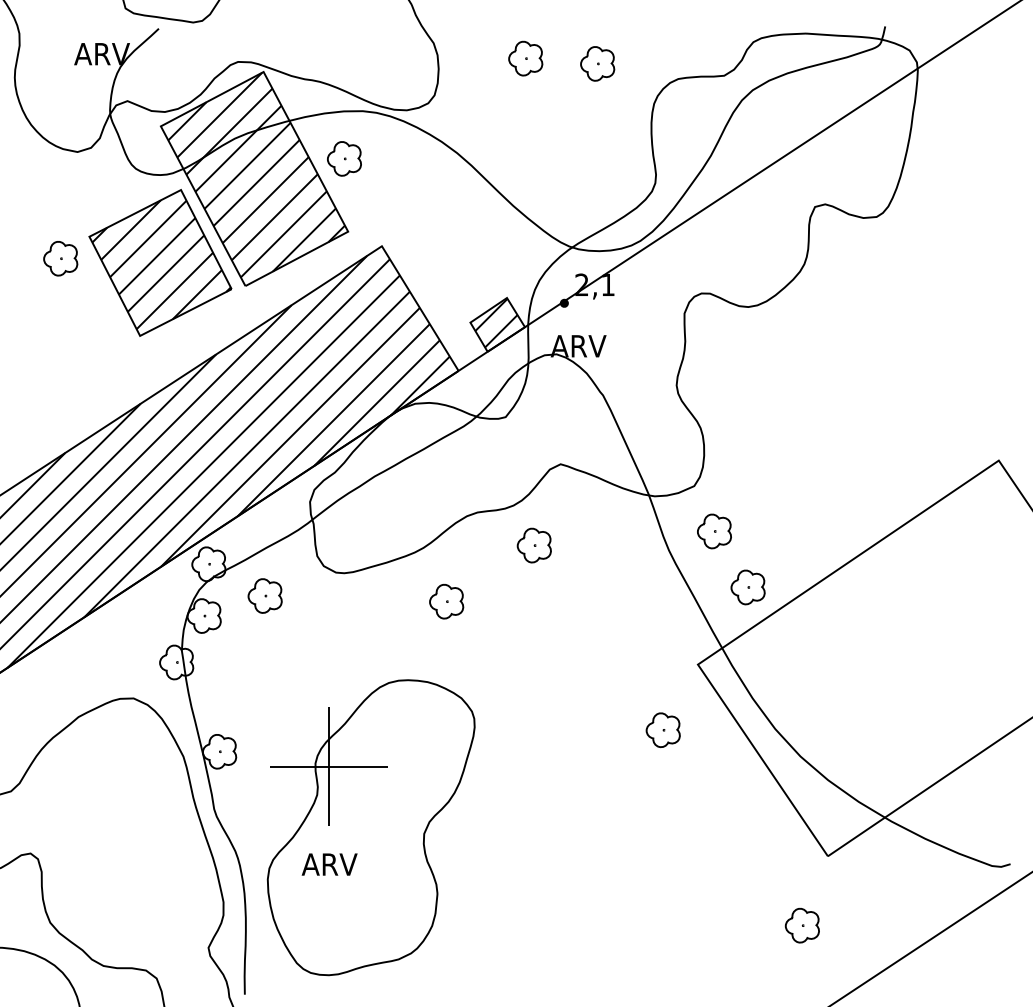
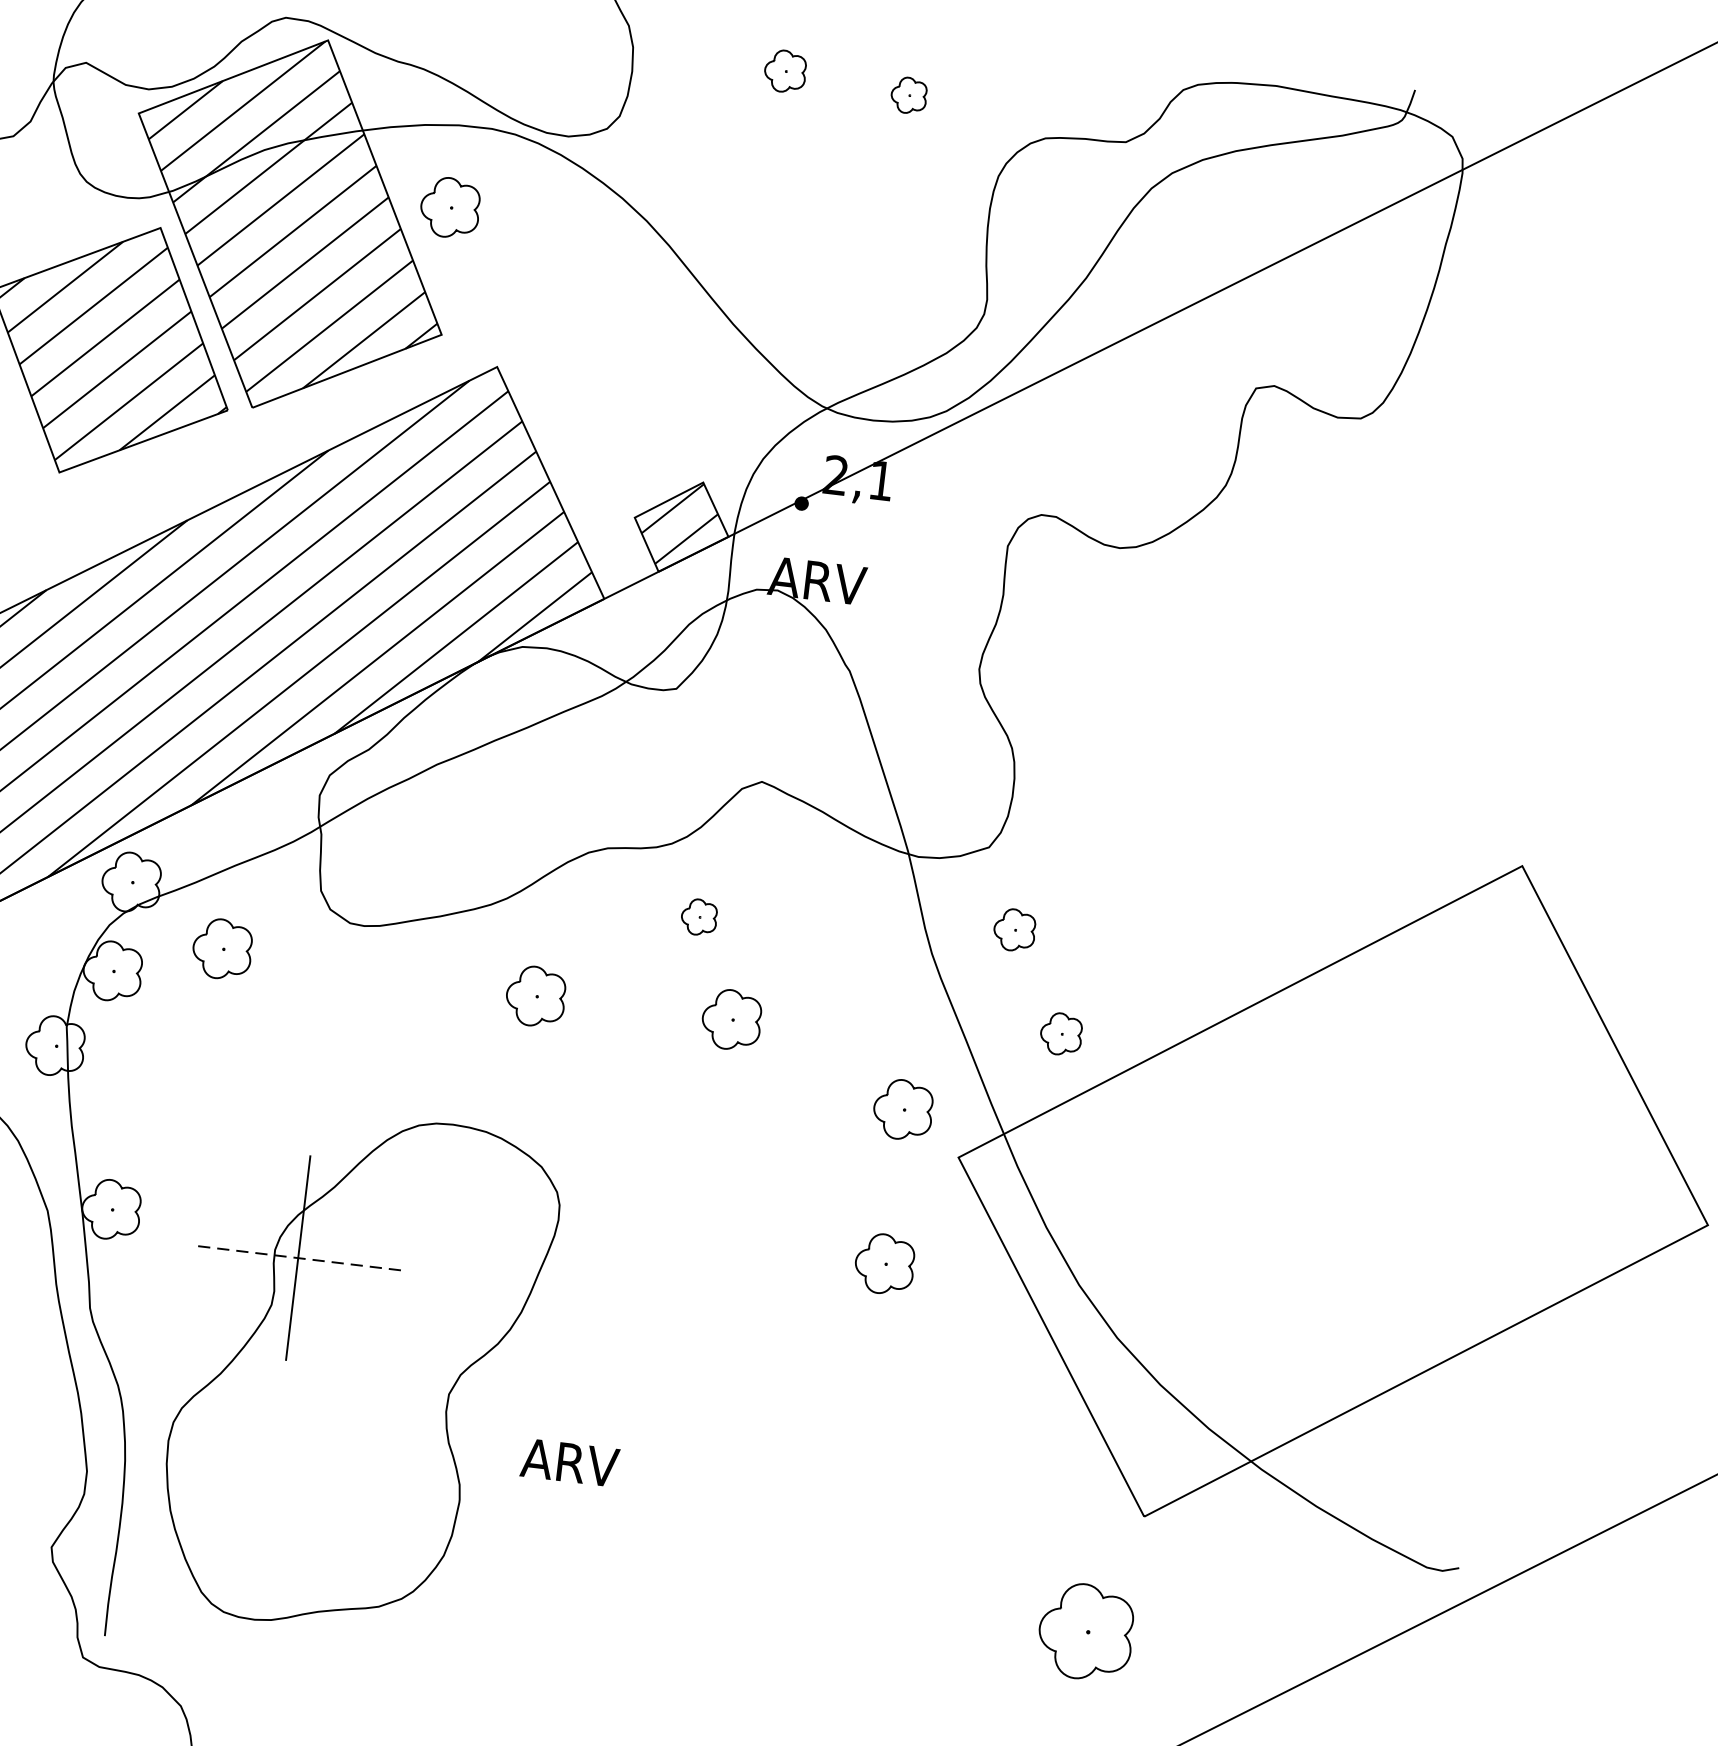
part: (525, 58) -> (784, 71), size x0.7
part: (597, 63) -> (908, 94), size x0.6
part: (714, 531) -> (1014, 930), size x0.7
part: (533, 545) -> (698, 917), size x0.6
part: (747, 587) -> (1060, 1034), size x0.7
part: (559, 601) -> (731, 1019), added
part: (662, 641) -> (901, 1110), added
line: (328, 766) -> (297, 1257), solid -> dashed
text: (329, 864) -> (569, 1462), moved
part: (801, 925) -> (1084, 1631), size x1.6

